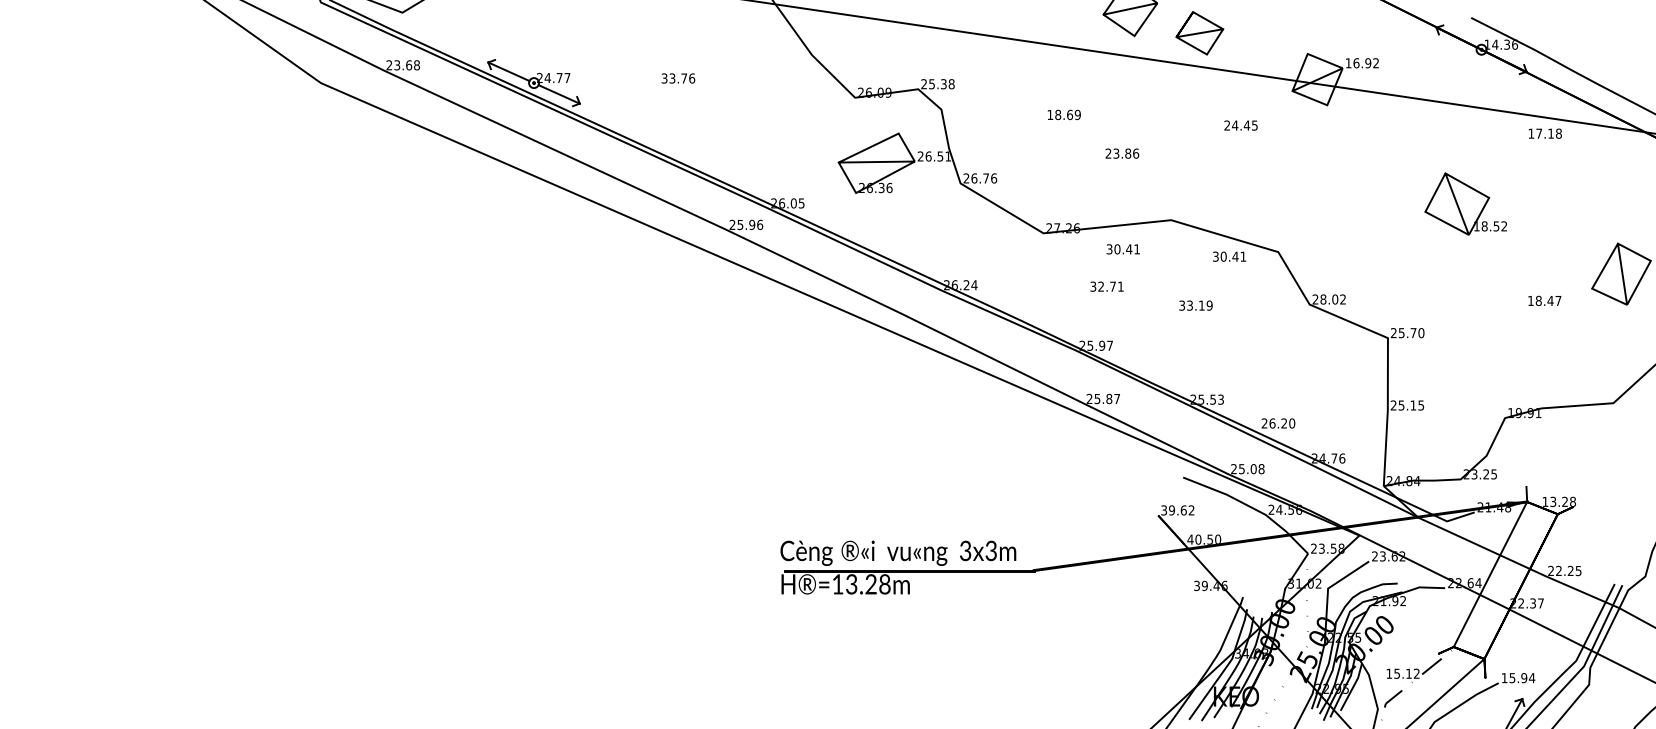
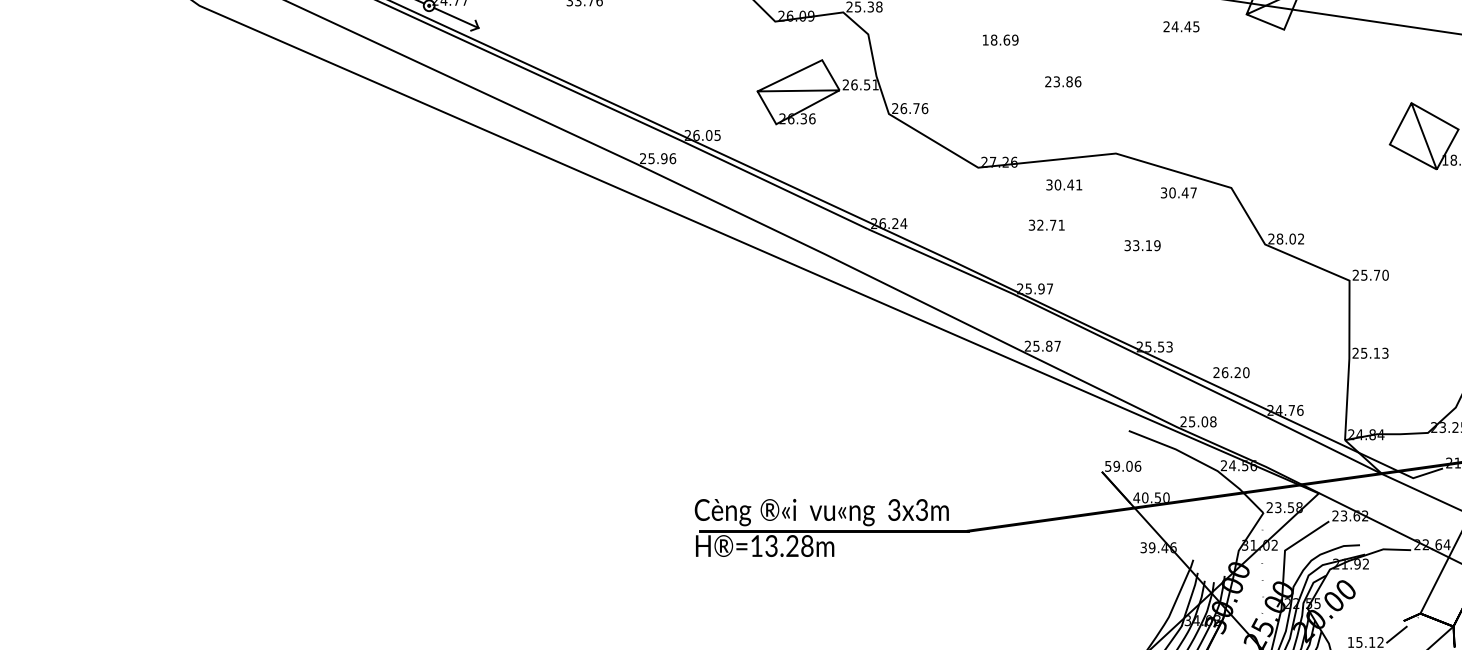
text: (1240, 125) -> (1180, 26), moved
text: (1243, 256) -> (1193, 192), 30.41 -> 30.47
text: (1420, 404) -> (1384, 352), 25.15 -> 25.13
text: (1177, 510) -> (1122, 466), 39.62 -> 59.06

